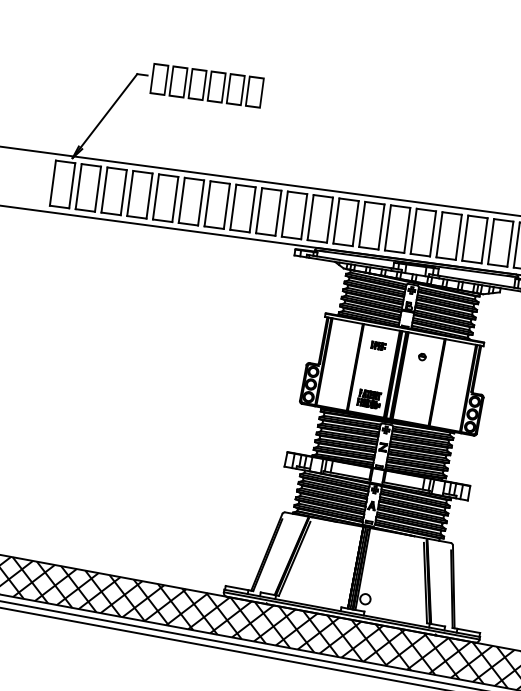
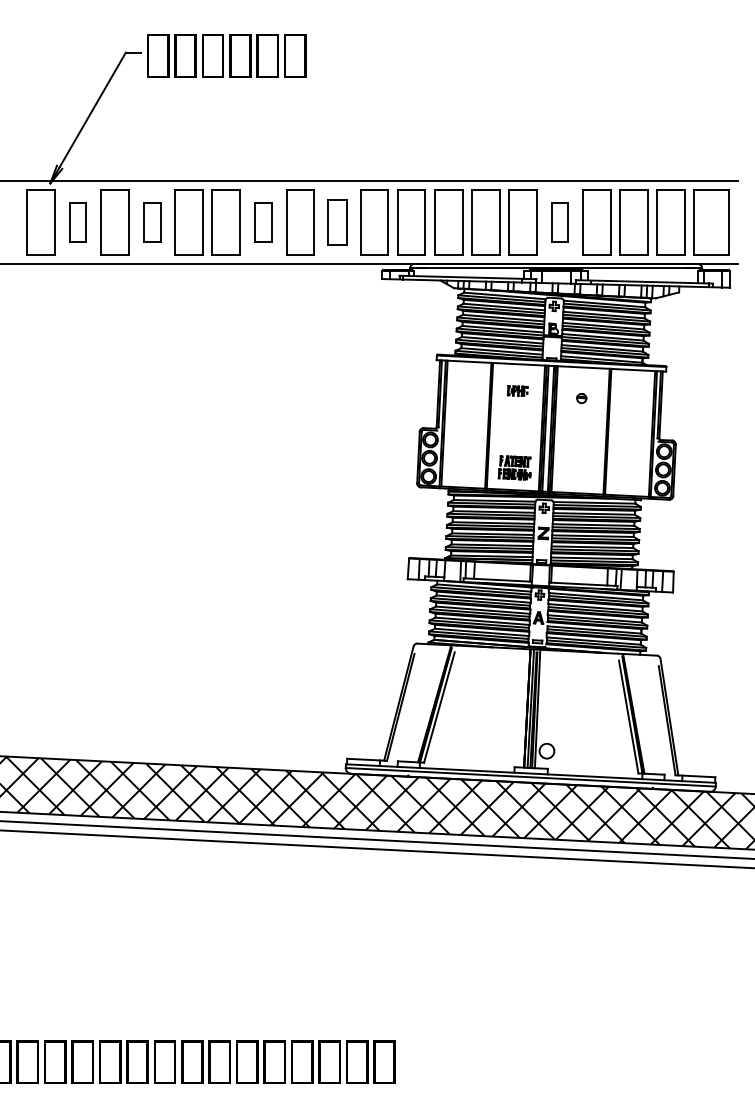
part: (87, 187) -> (77, 222), size x0.6
part: (139, 194) -> (151, 222), size x0.6
part: (217, 205) -> (263, 222), size x0.6
part: (268, 211) -> (337, 222), size x0.7
part: (423, 232) -> (559, 222), size x0.6

